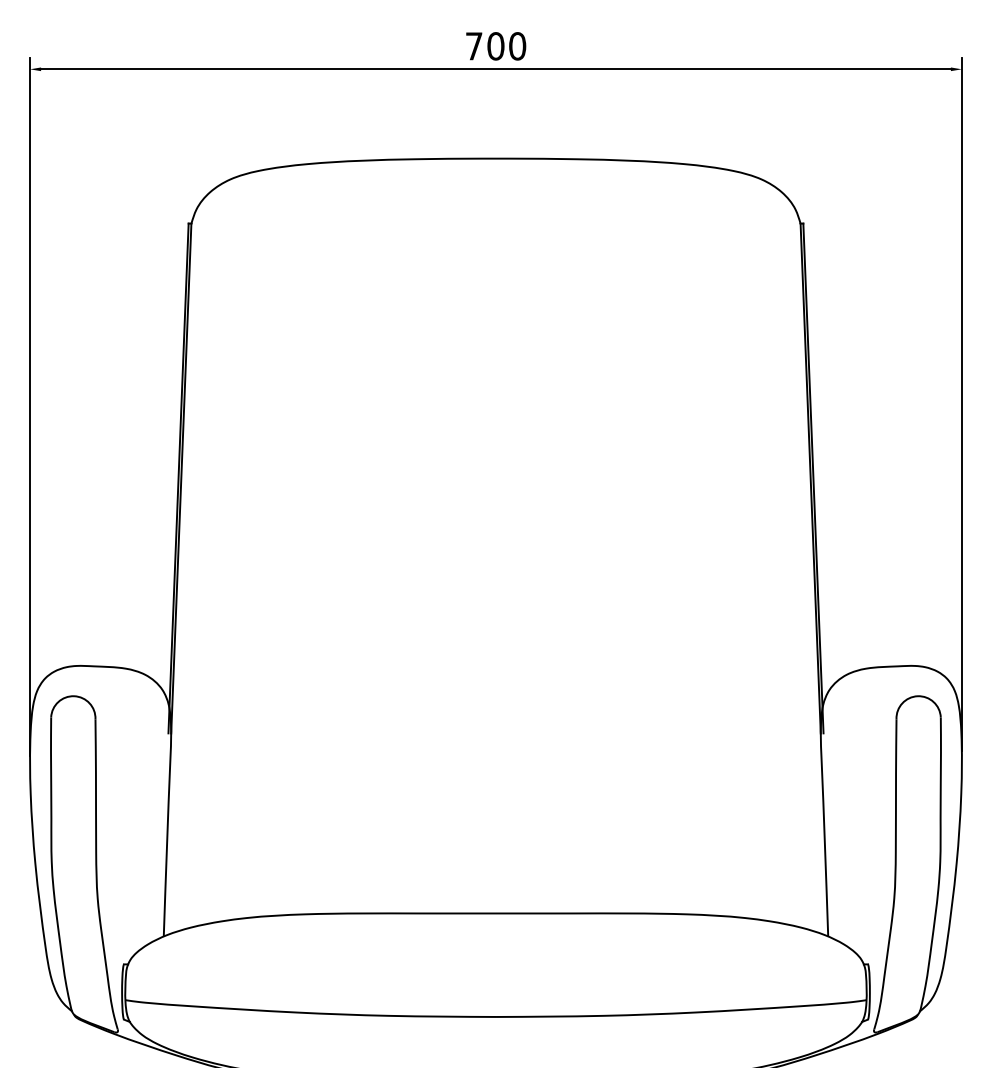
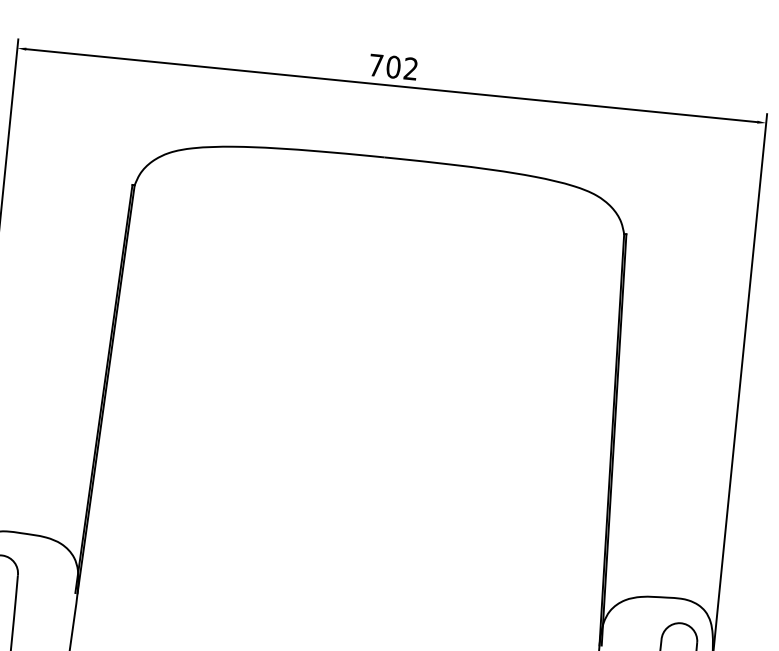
text: (517, 46) -> (410, 69), 700 -> 702

